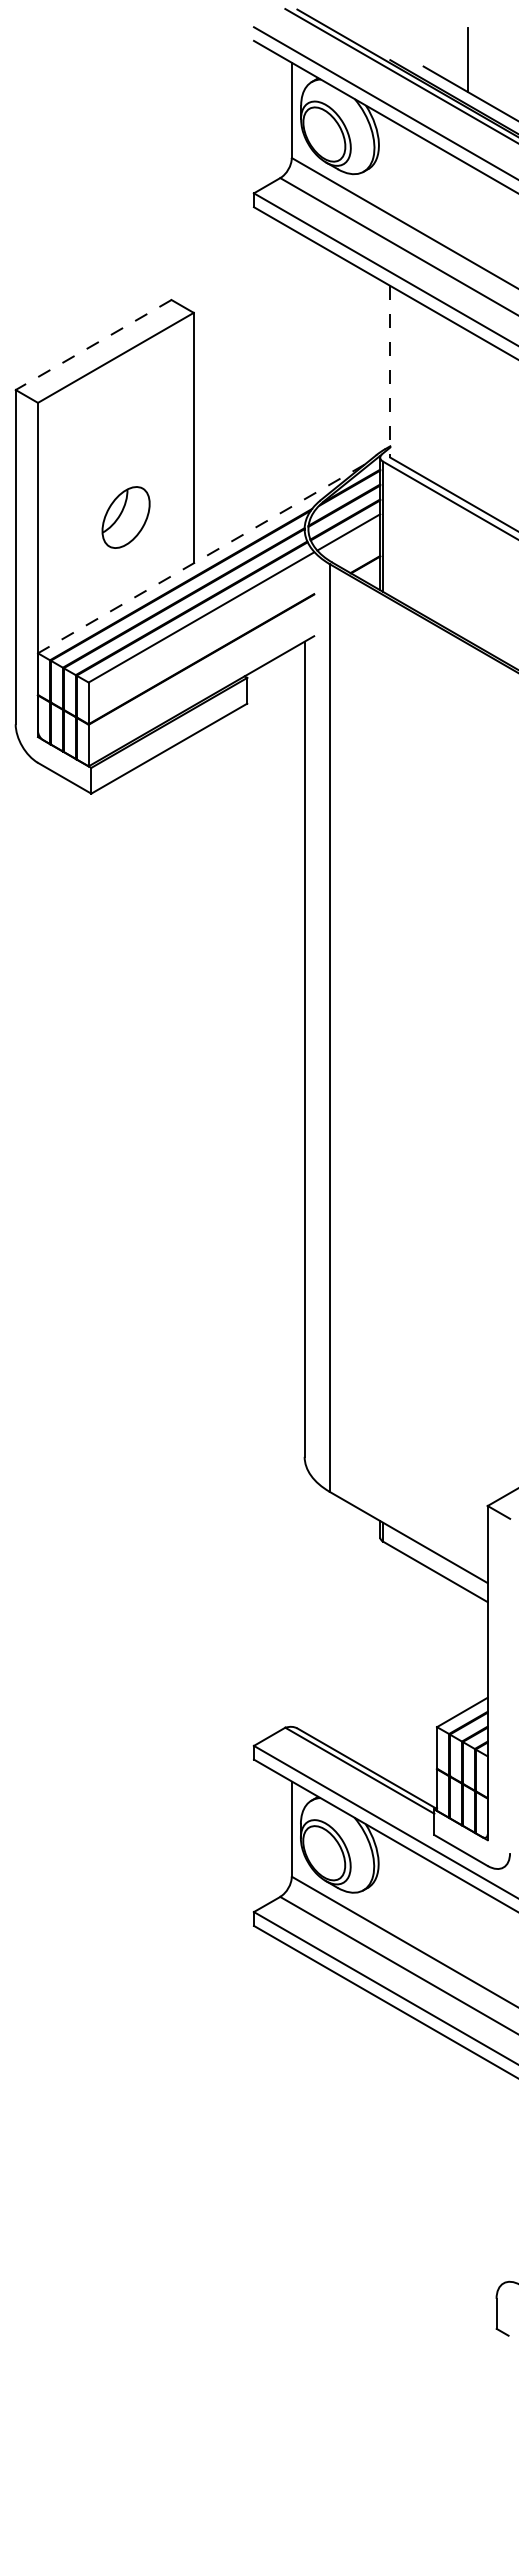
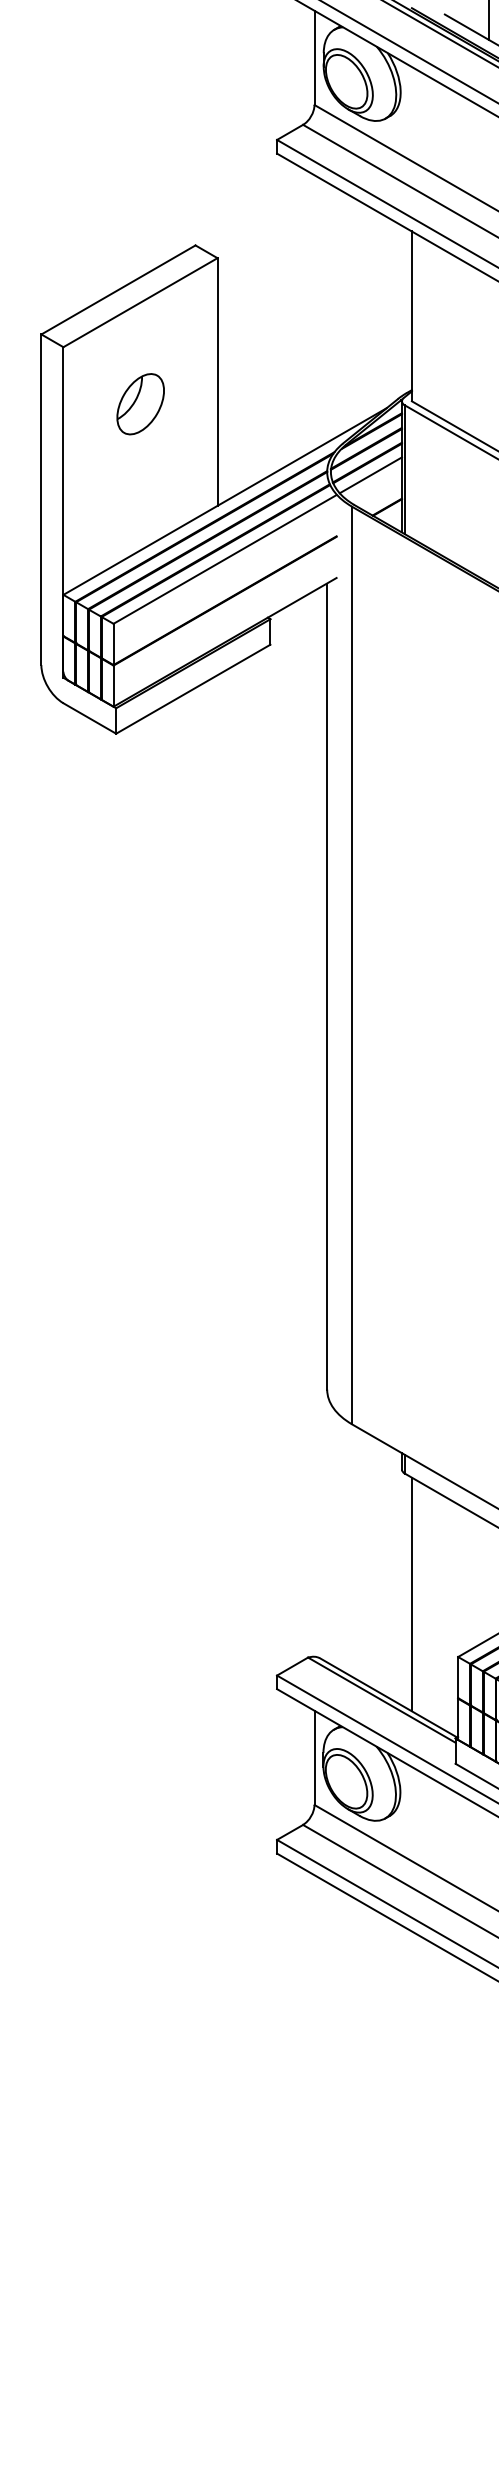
line: (93, 345) -> (118, 290), dashed -> solid
line: (390, 371) -> (412, 316), dashed -> solid
part: (125, 517) -> (140, 404), moved
line: (201, 558) -> (225, 501), dashed -> solid
line: (390, 1663) -> (412, 1594), added

